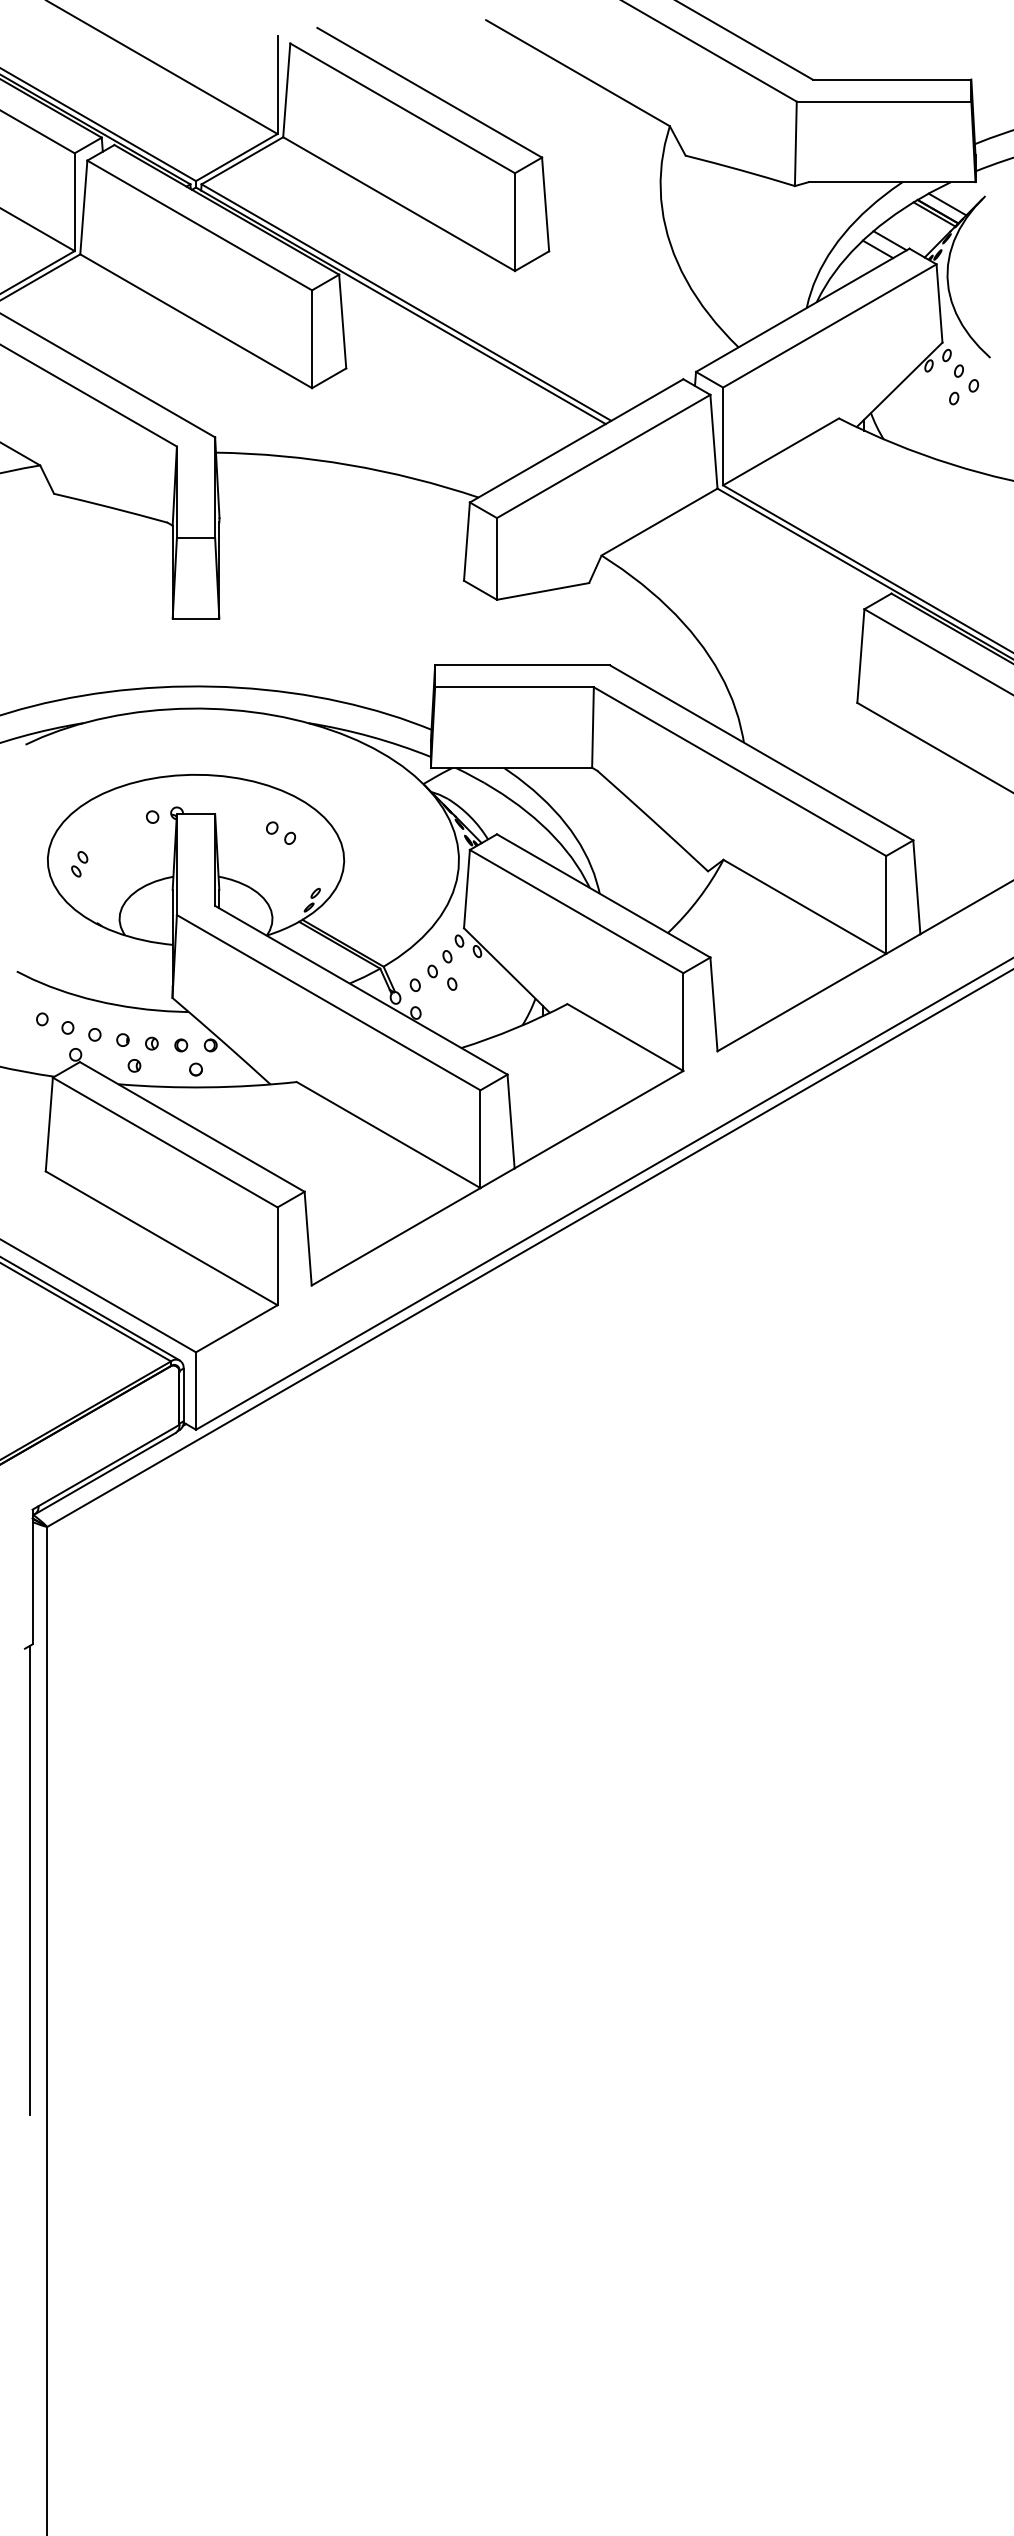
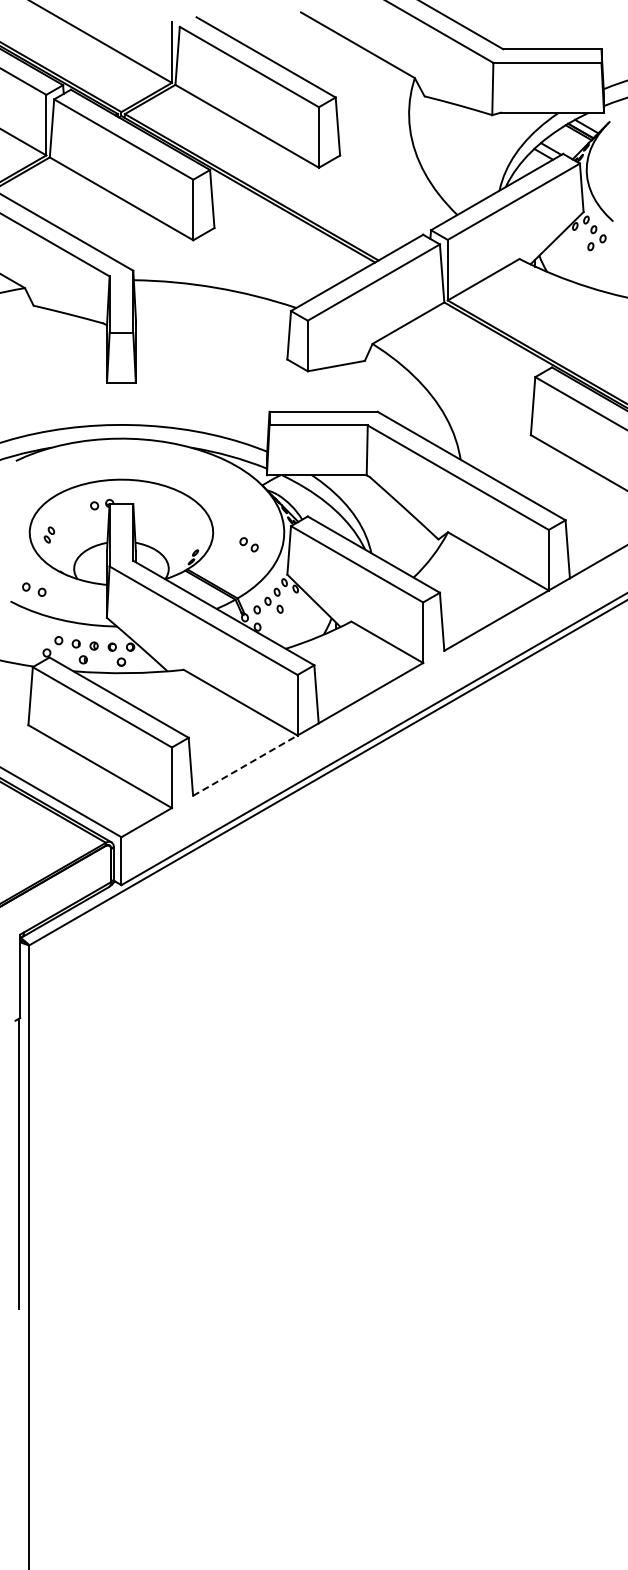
part: (280, 832) -> (248, 544), moved
part: (55, 1023) -> (34, 589), moved
line: (396, 1236) -> (245, 765), solid -> dashed

